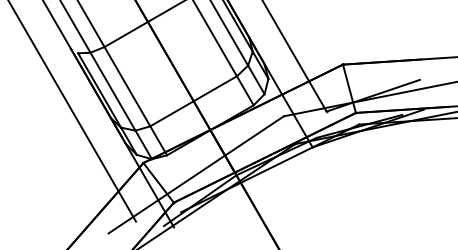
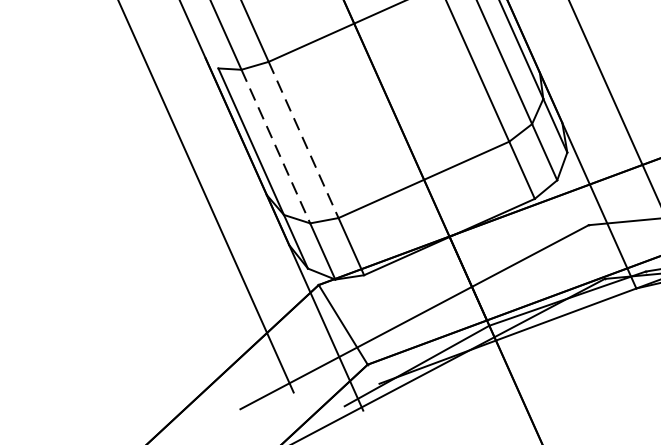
line: (127, 86) -> (303, 139), solid -> dashed
line: (113, 92) -> (276, 148), solid -> dashed

